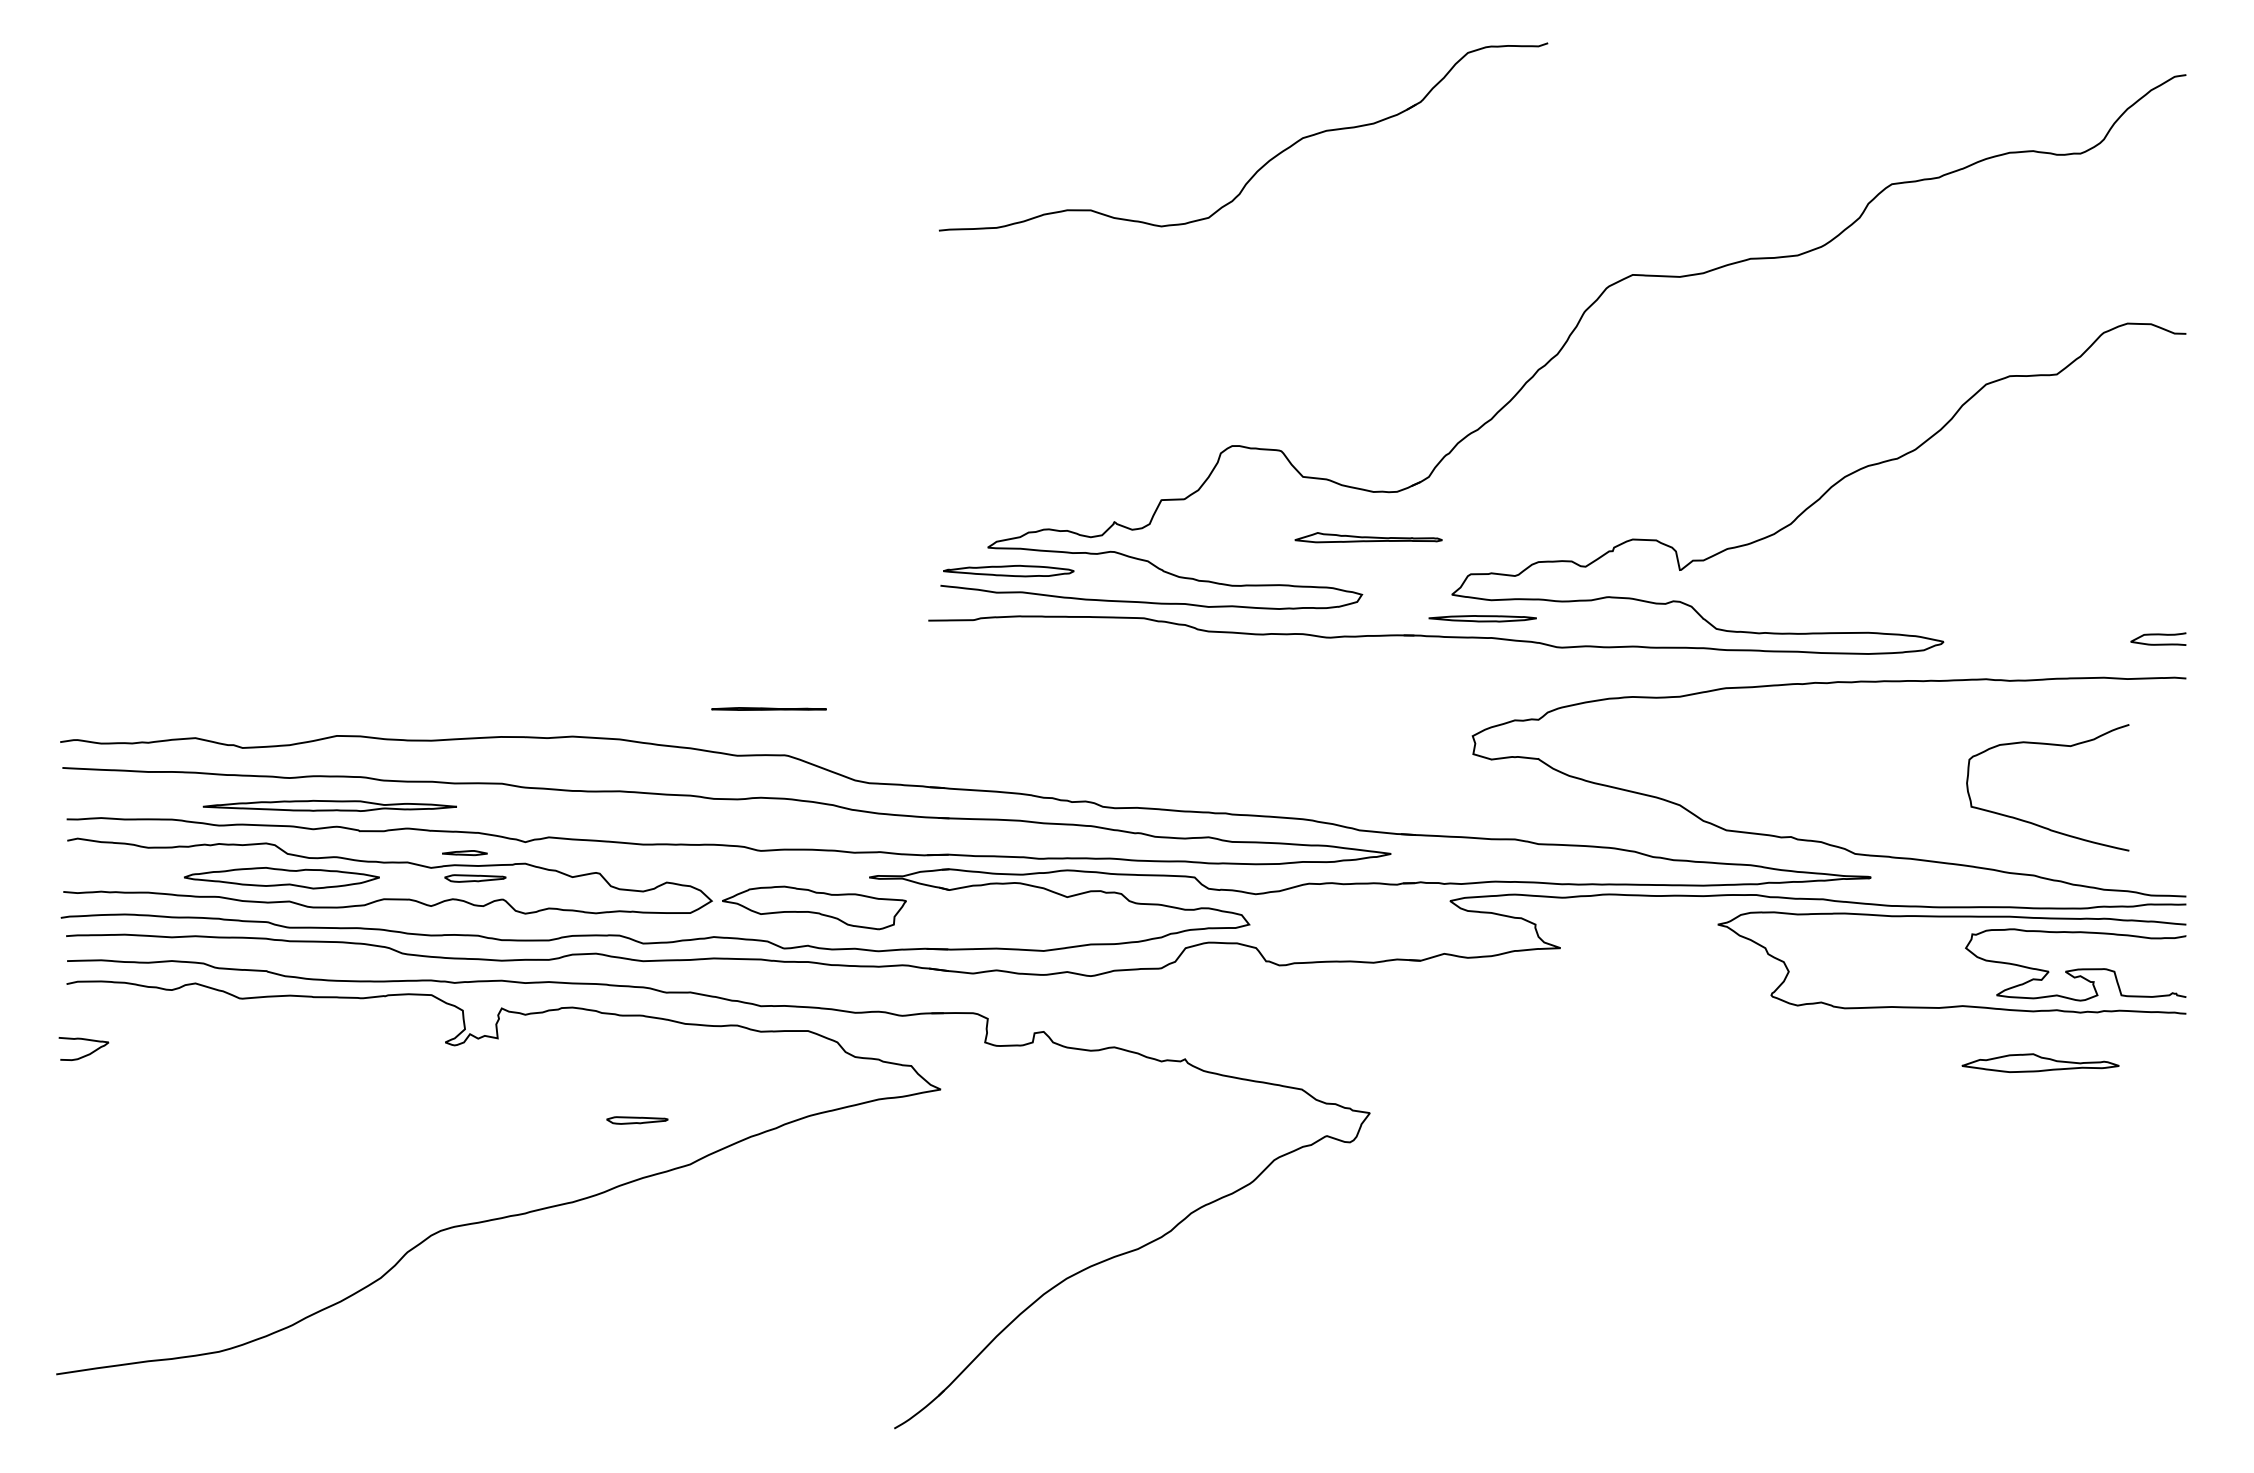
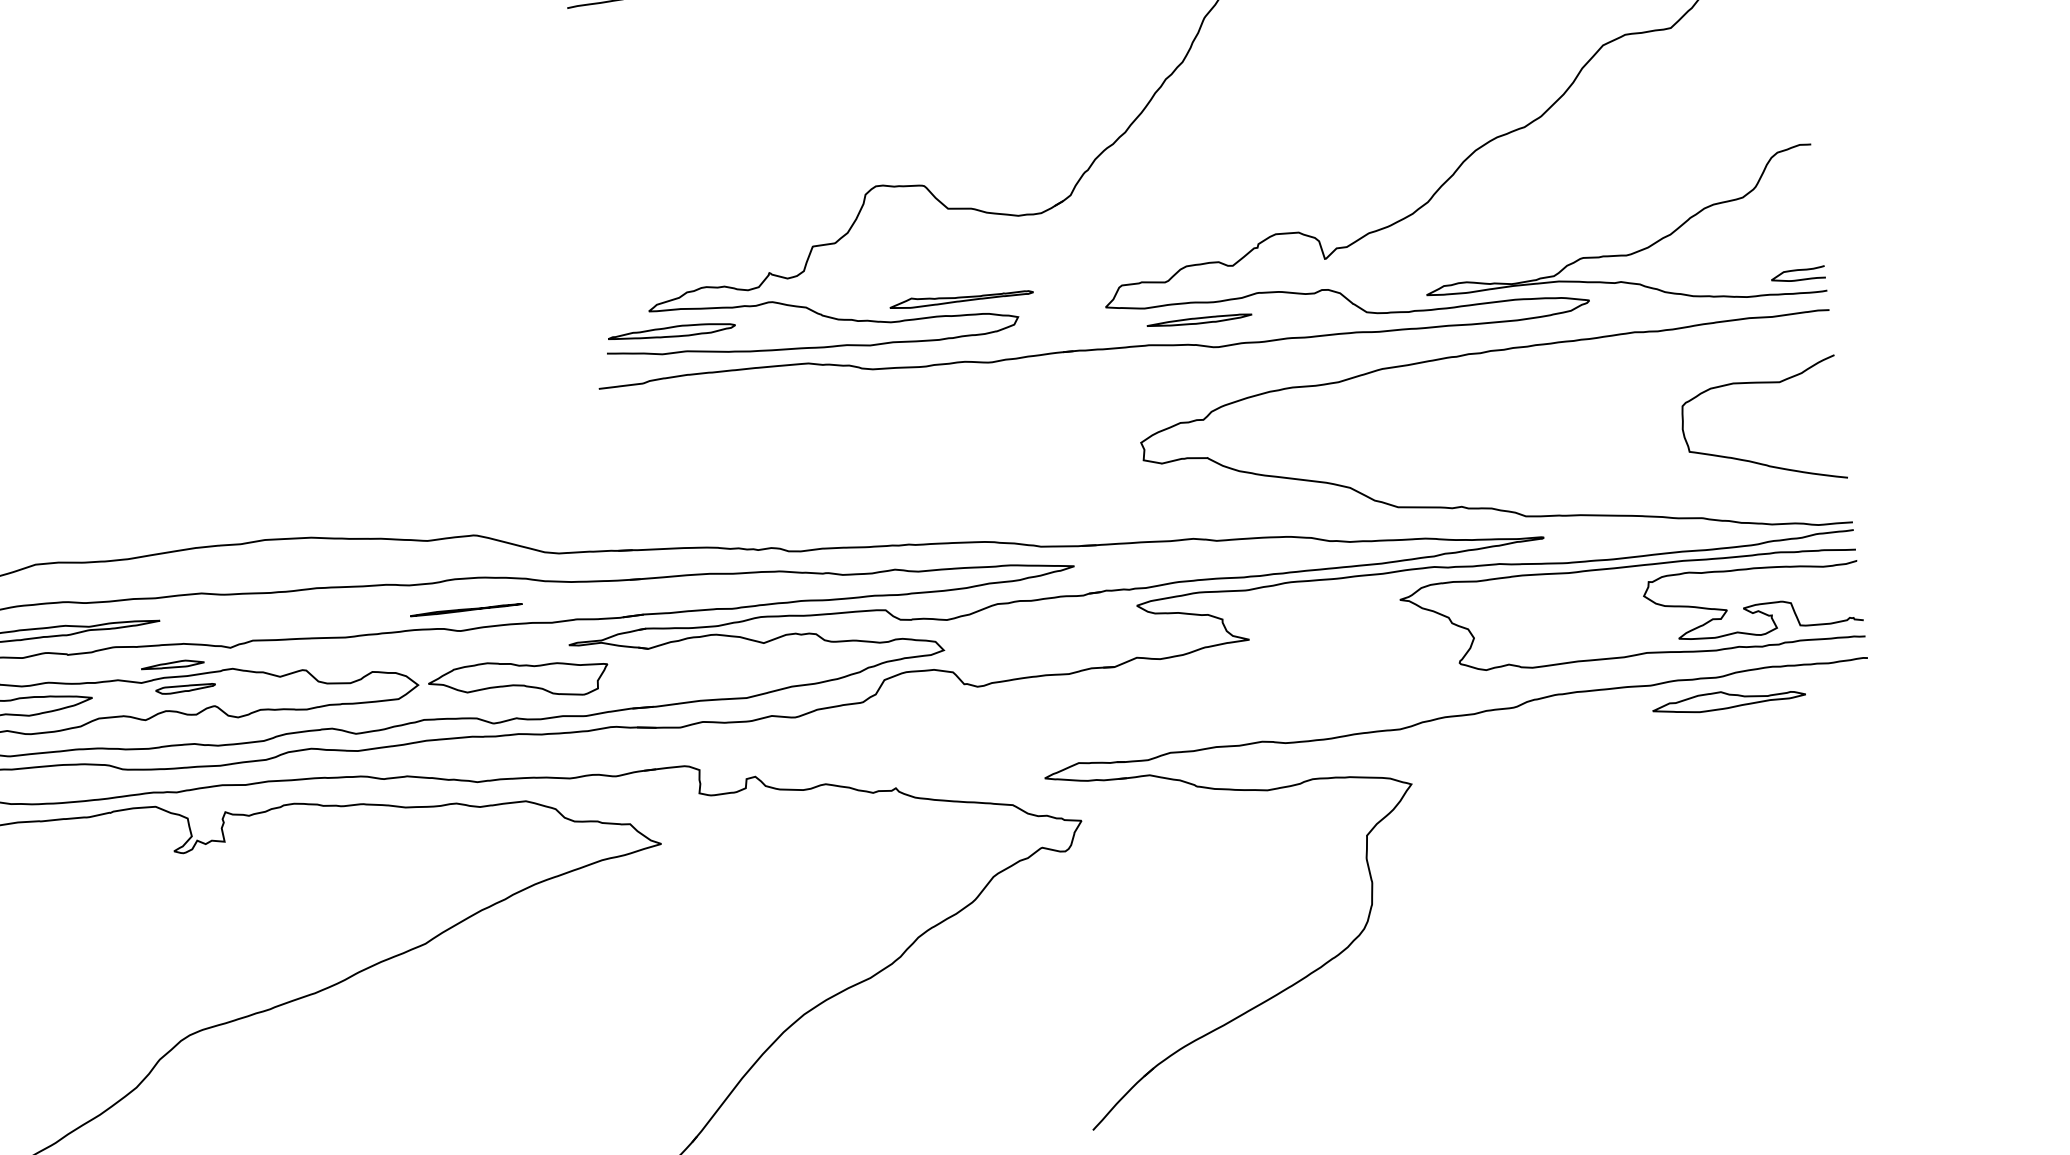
part: (1368, 537) -> (961, 297), moved
curve: (1980, 598) -> (1620, 254), added
part: (1482, 618) -> (1199, 320), moved
line: (768, 708) -> (465, 609), moved
curve: (2033, 822) -> (1751, 460), moved
part: (464, 852) -> (172, 664), size x1.43
part: (637, 1120) -> (369, 906), removed
part: (1658, 1215) -> (1373, 889), added

